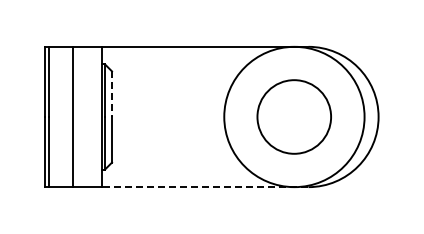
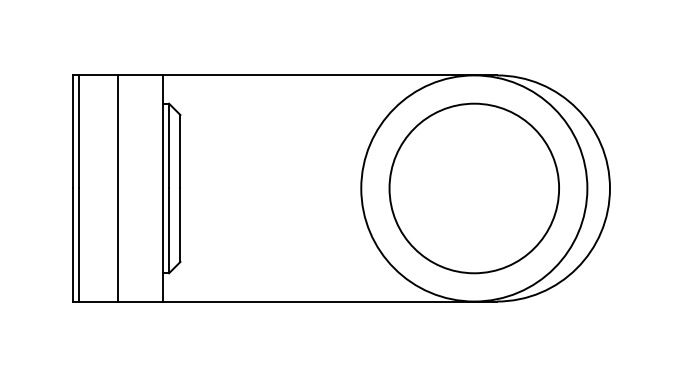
line: (112, 94) -> (181, 152), dashed -> solid
circle: (293, 116) -> (472, 187), size x1.43
line: (204, 187) -> (329, 302), dashed -> solid

